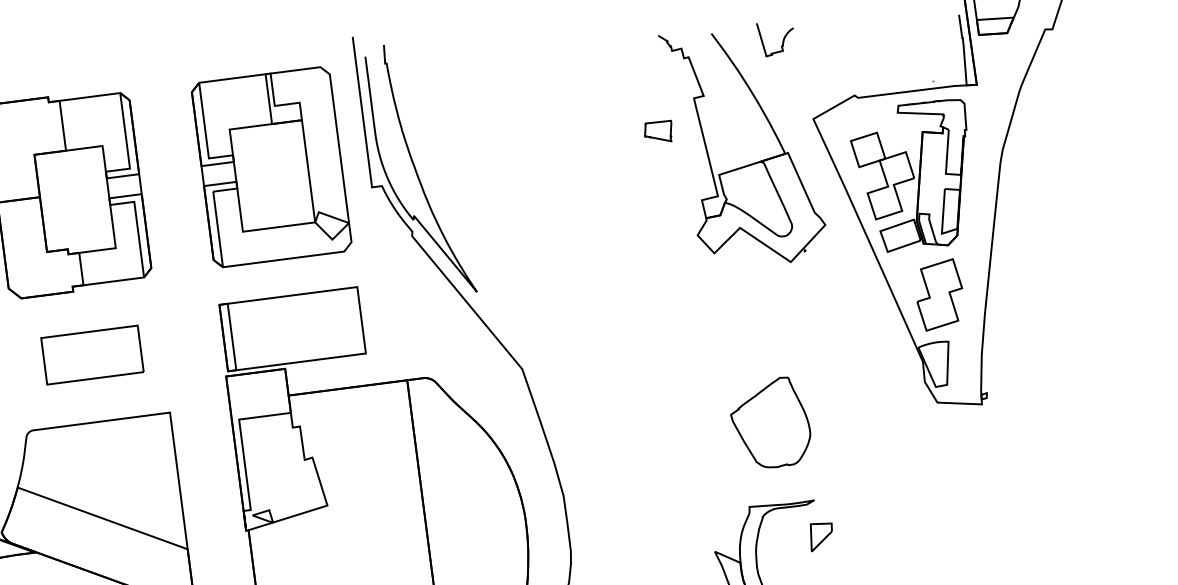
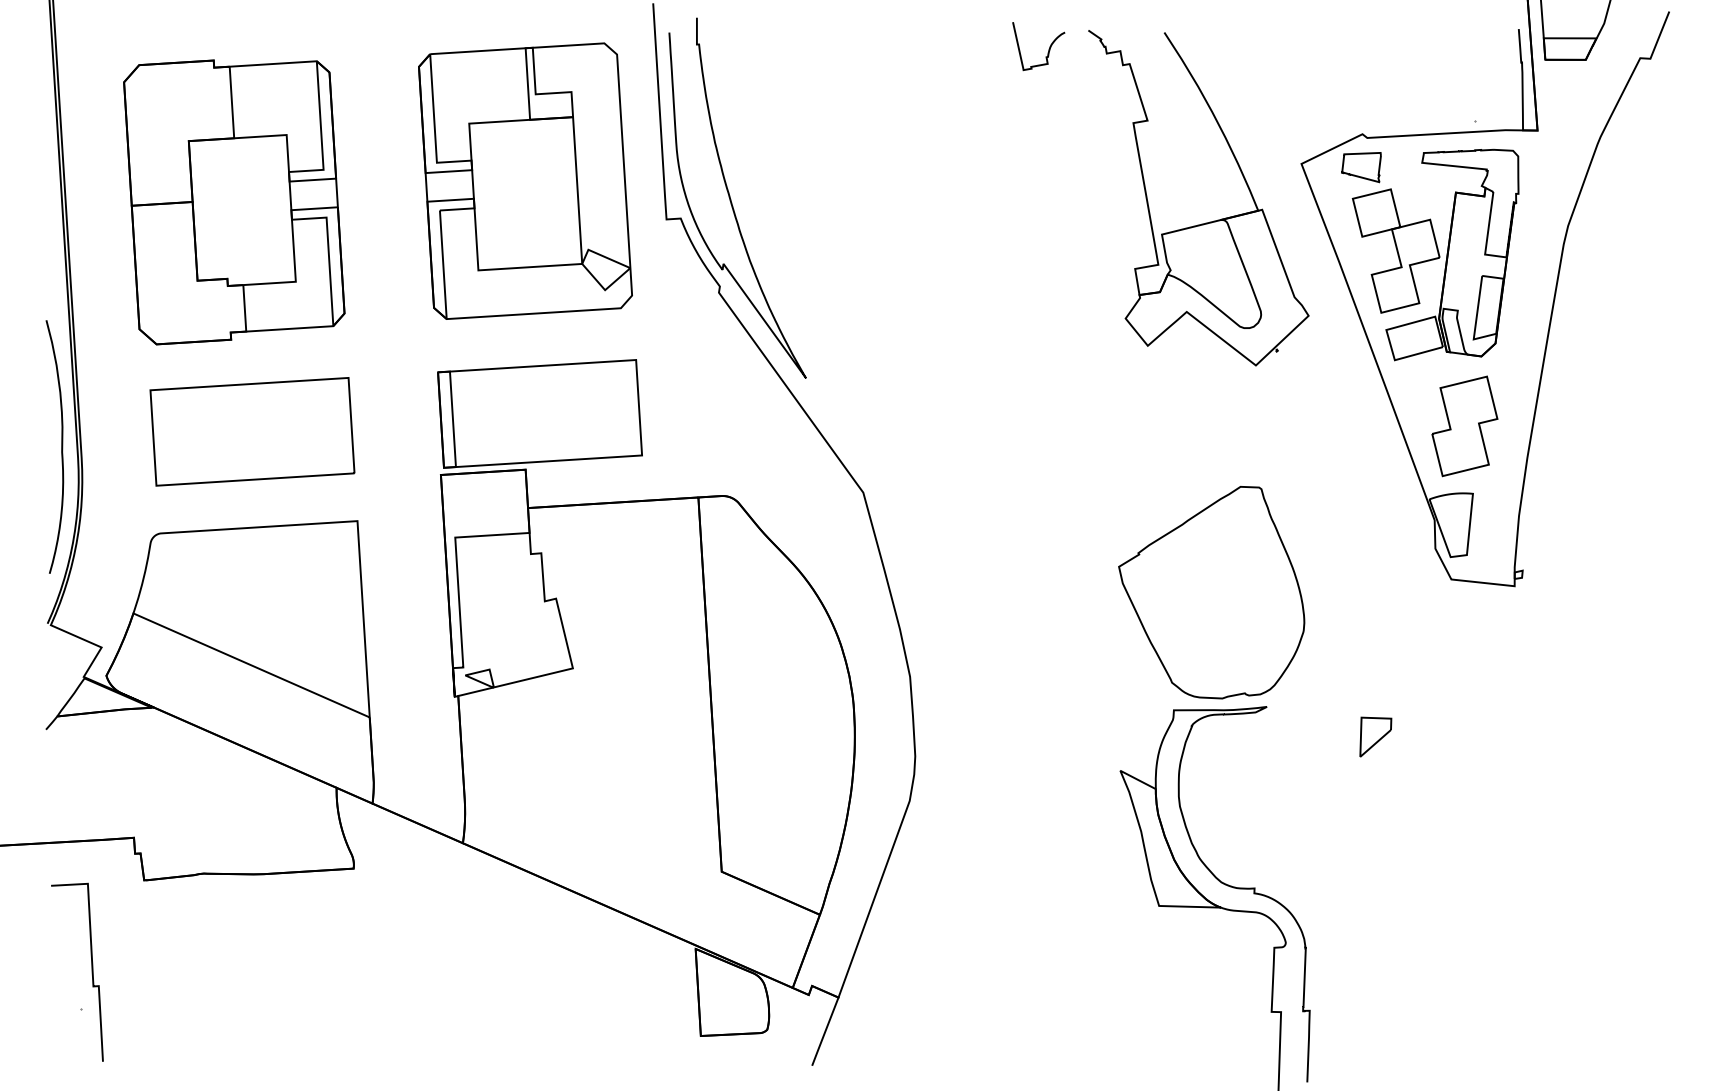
curve: (782, 40) -> (1048, 49), moved
part: (658, 131) -> (1361, 167), moved
part: (92, 354) -> (252, 431), size x1.43
part: (770, 422) -> (1211, 592), size x1.67
part: (821, 536) -> (1375, 736), moved

